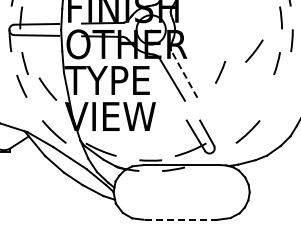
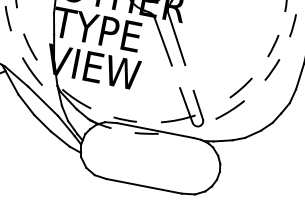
line: (254, 50) -> (241, 87), moved
line: (220, 71) -> (272, 69), moved
line: (184, 73) -> (176, 37), dashed -> solid
line: (47, 88) -> (30, 46), moved
part: (194, 137) -> (184, 107), moved
line: (180, 219) -> (143, 185), dashed -> solid

